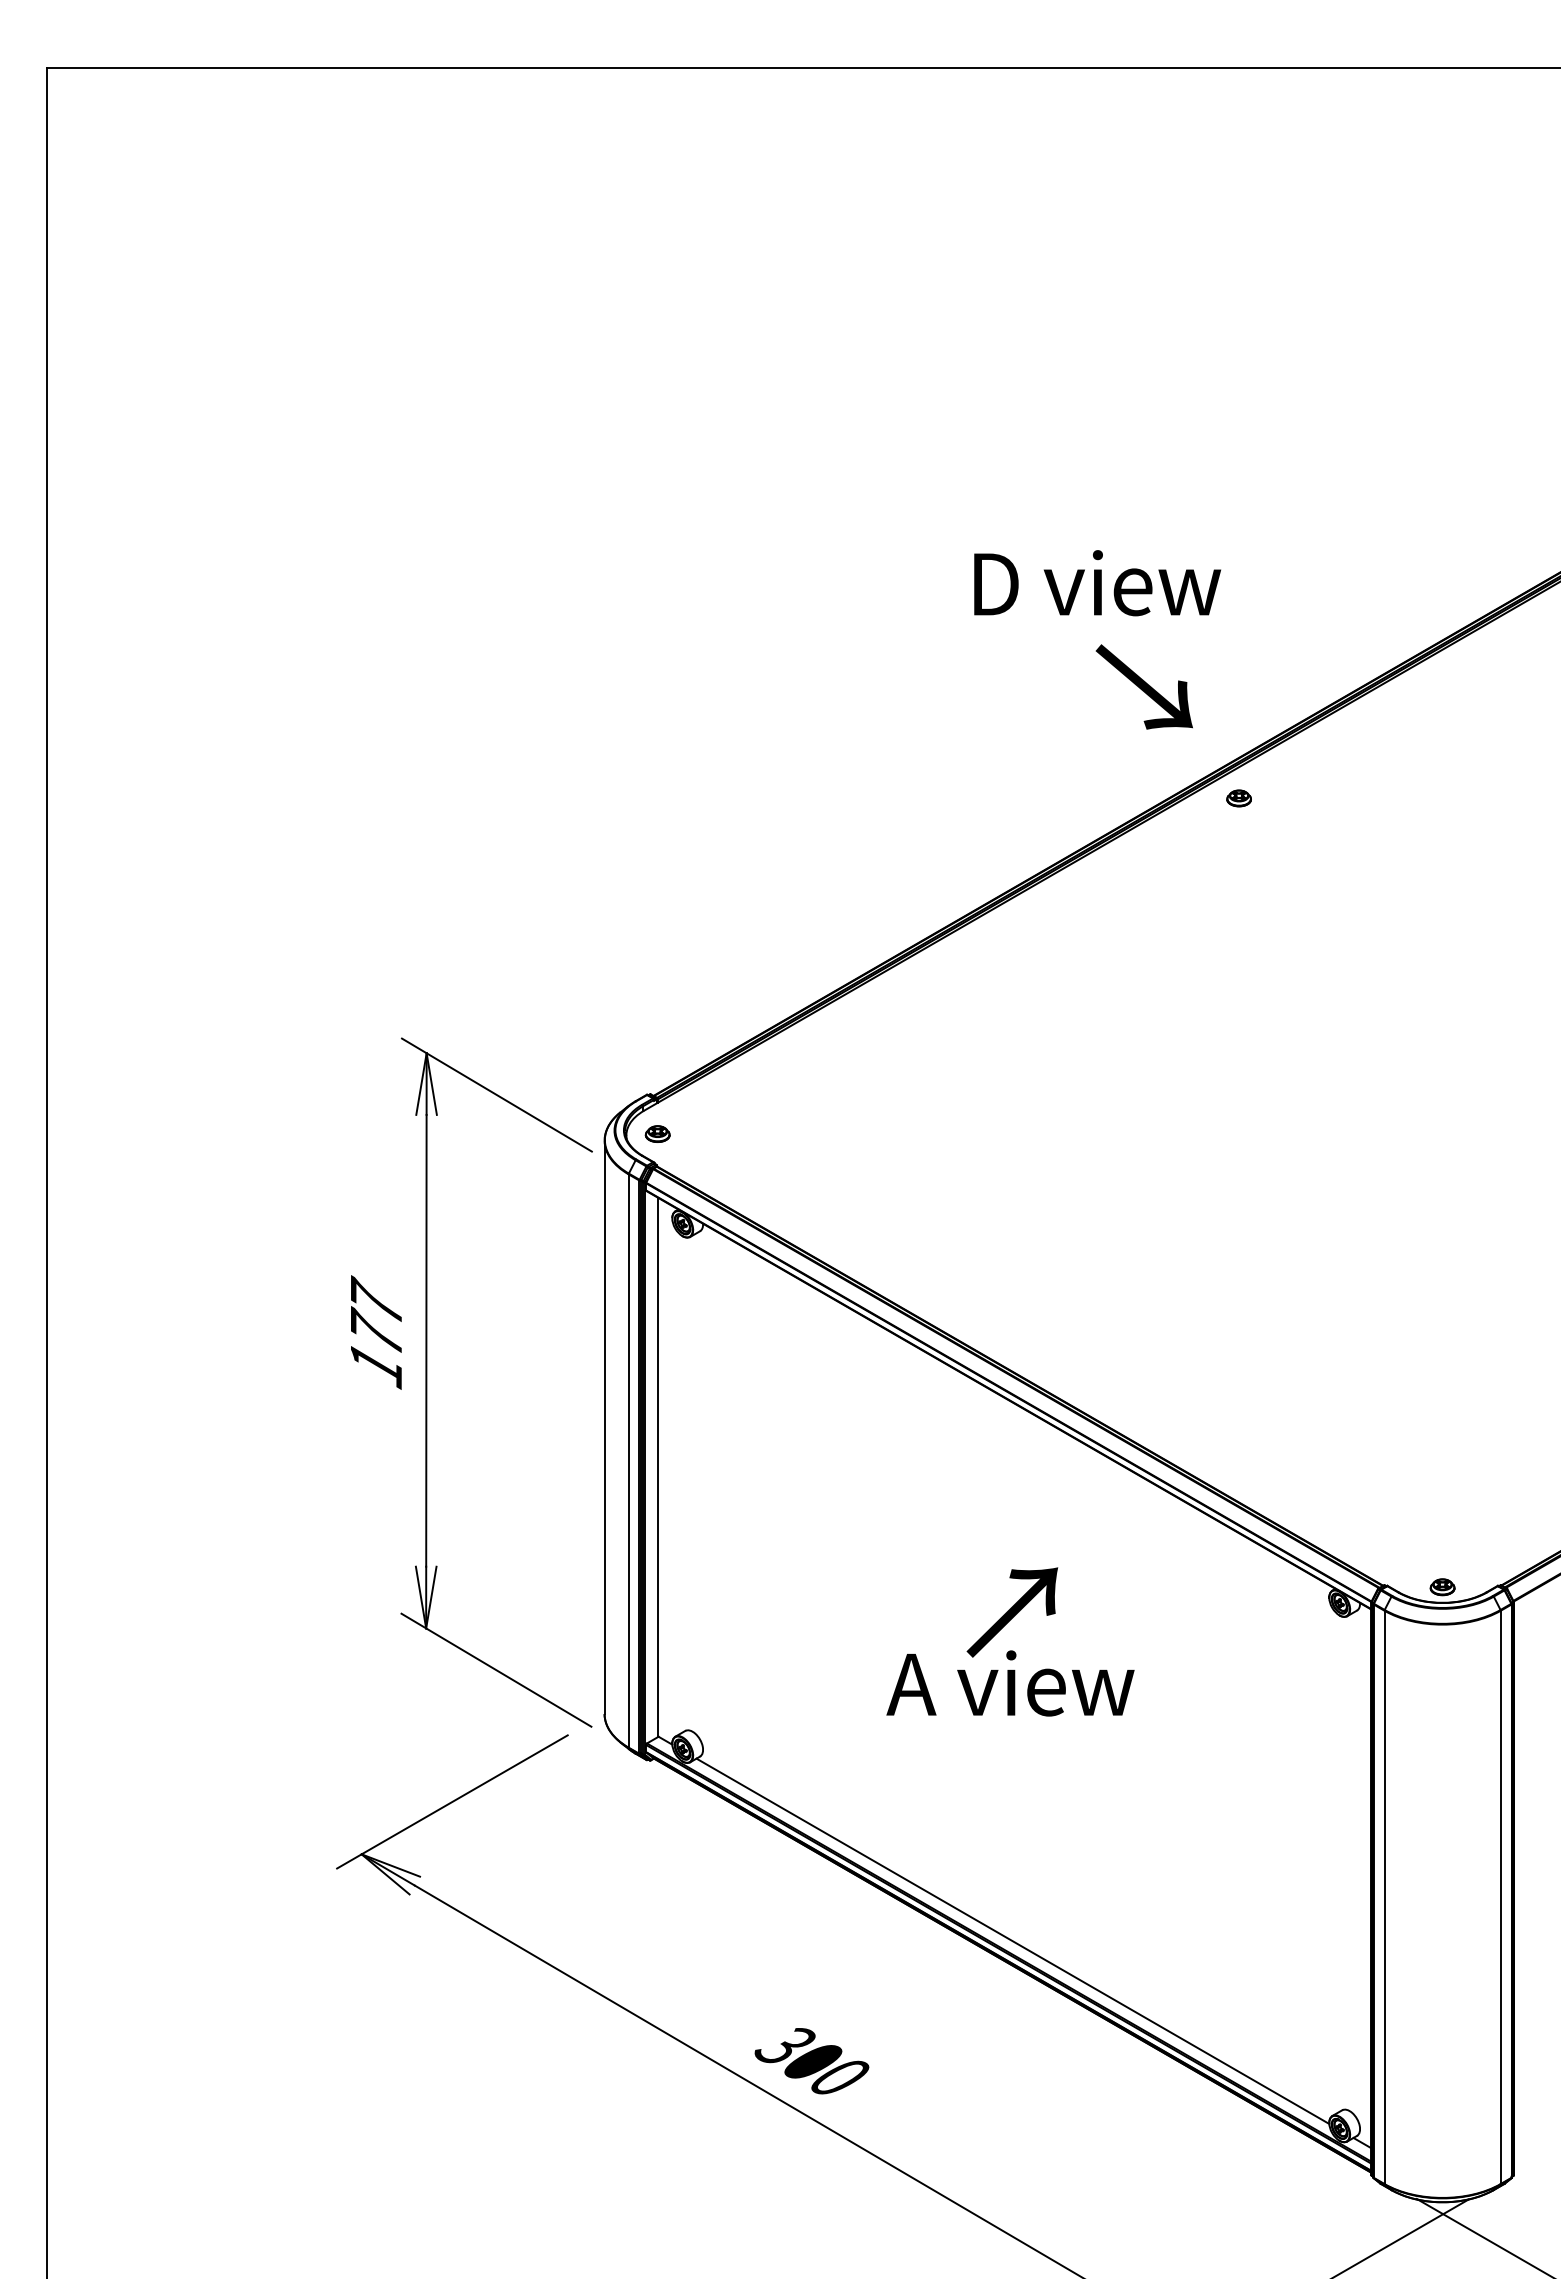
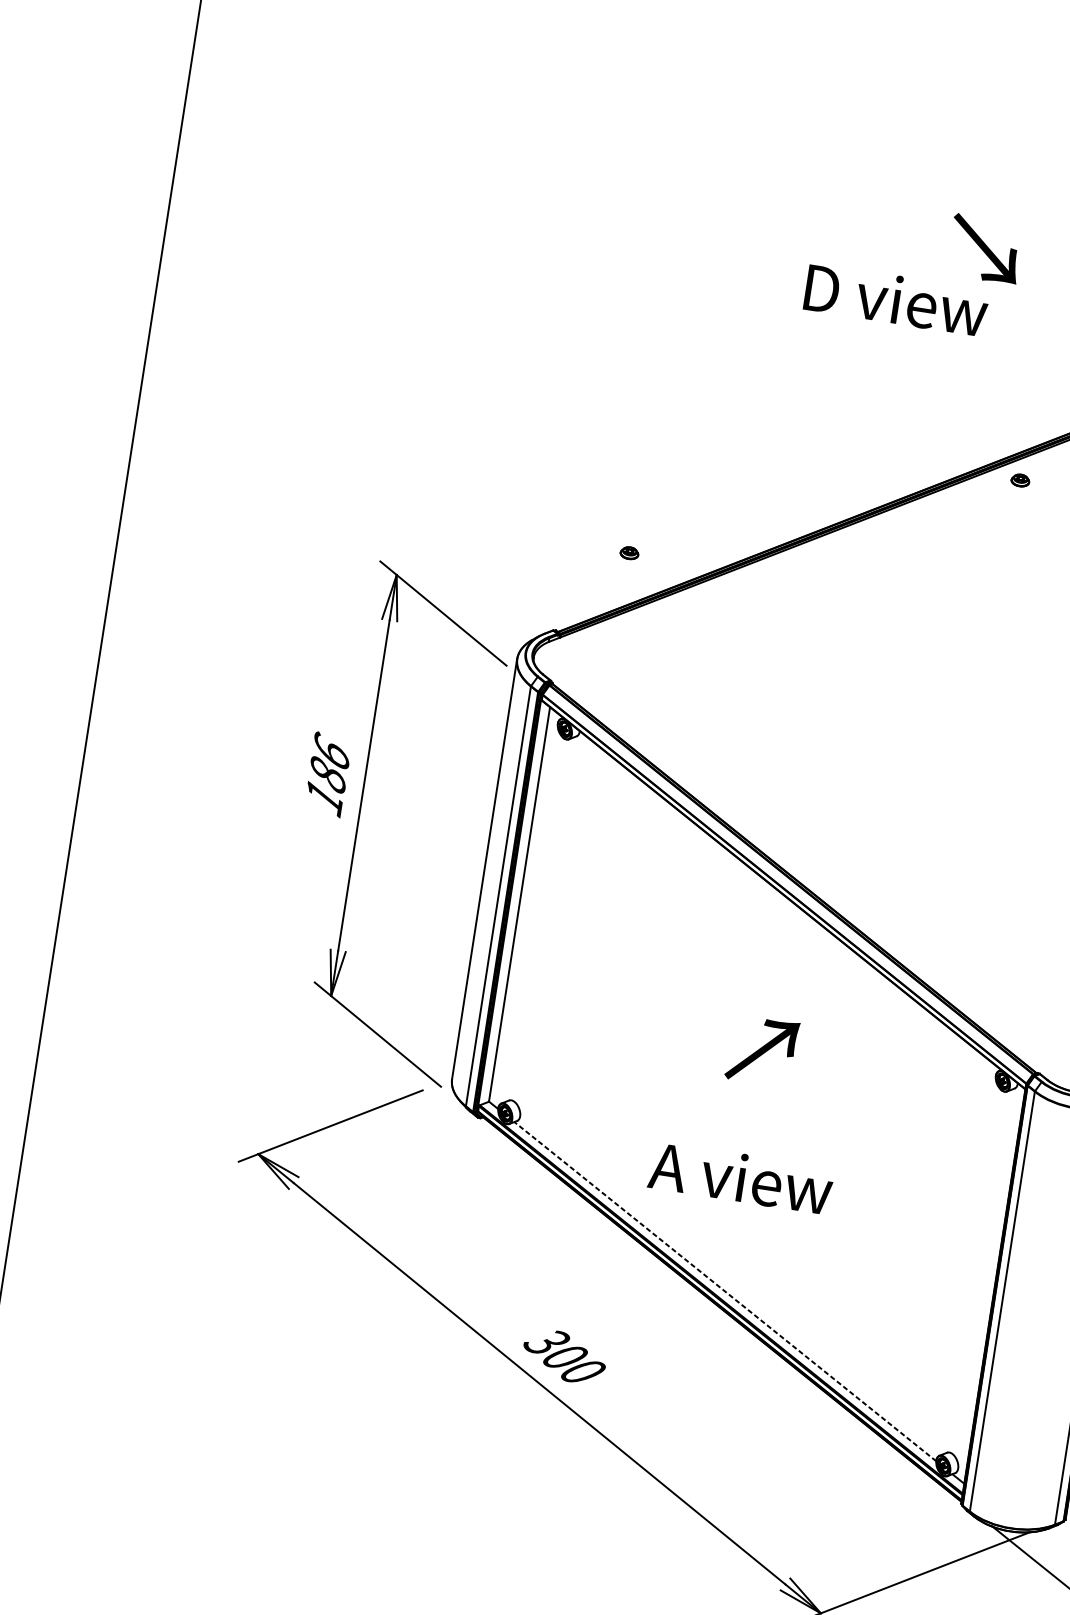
text: (1097, 583) -> (896, 300), moved
text: (1143, 686) -> (984, 248), moved
part: (657, 1133) -> (629, 552), moved
text: (376, 1315) -> (330, 761), 177 -> 186
text: (1010, 1683) -> (741, 1178), moved
line: (1012, 1941) -> (724, 1291), solid -> dashed

